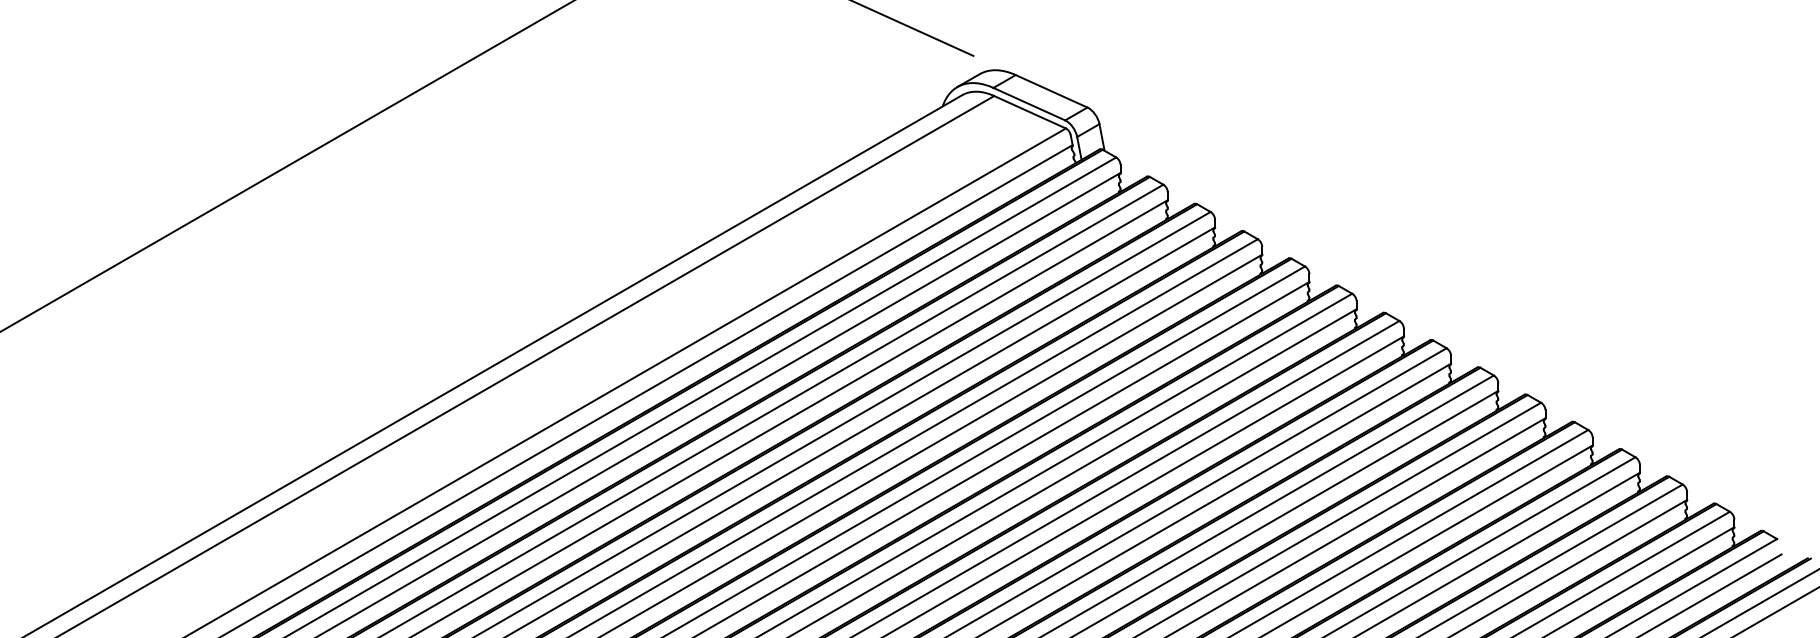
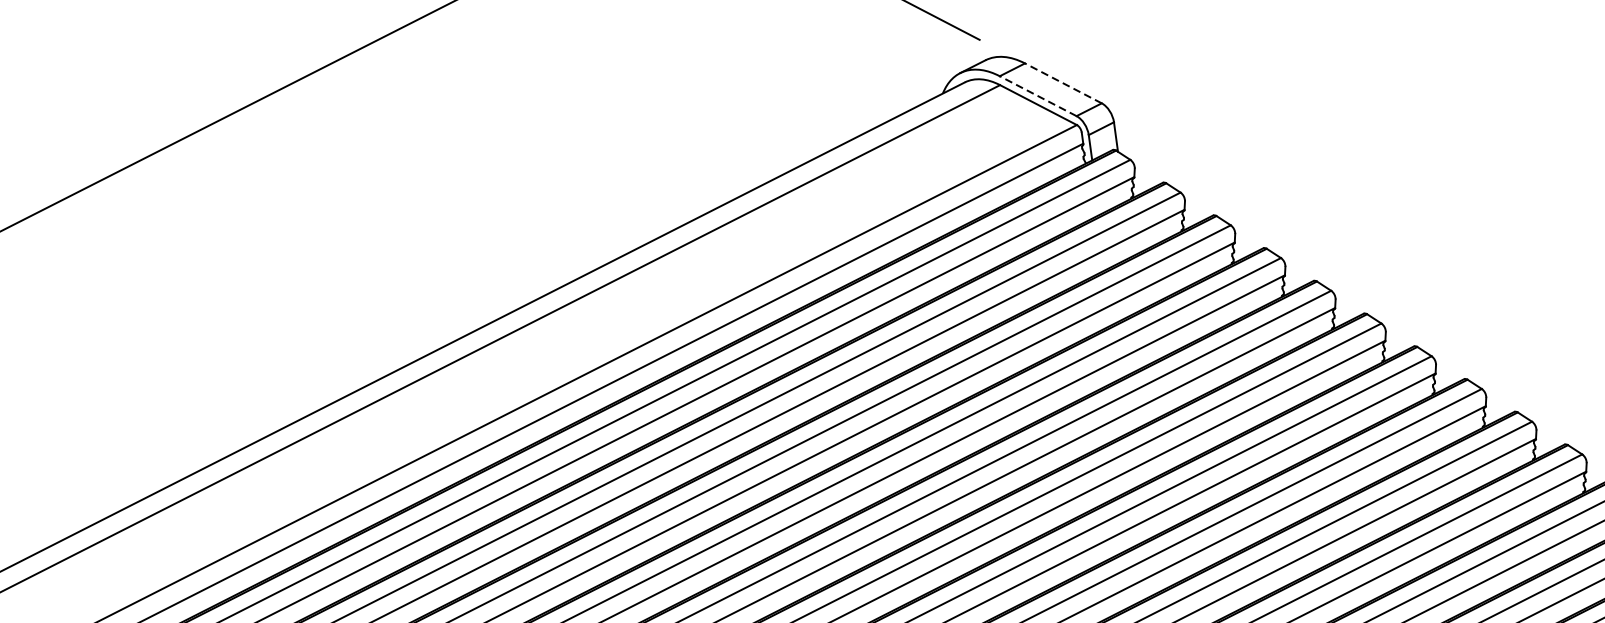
line: (1051, 91) -> (1063, 83), solid -> dashed
line: (1028, 103) -> (1037, 95), solid -> dashed

